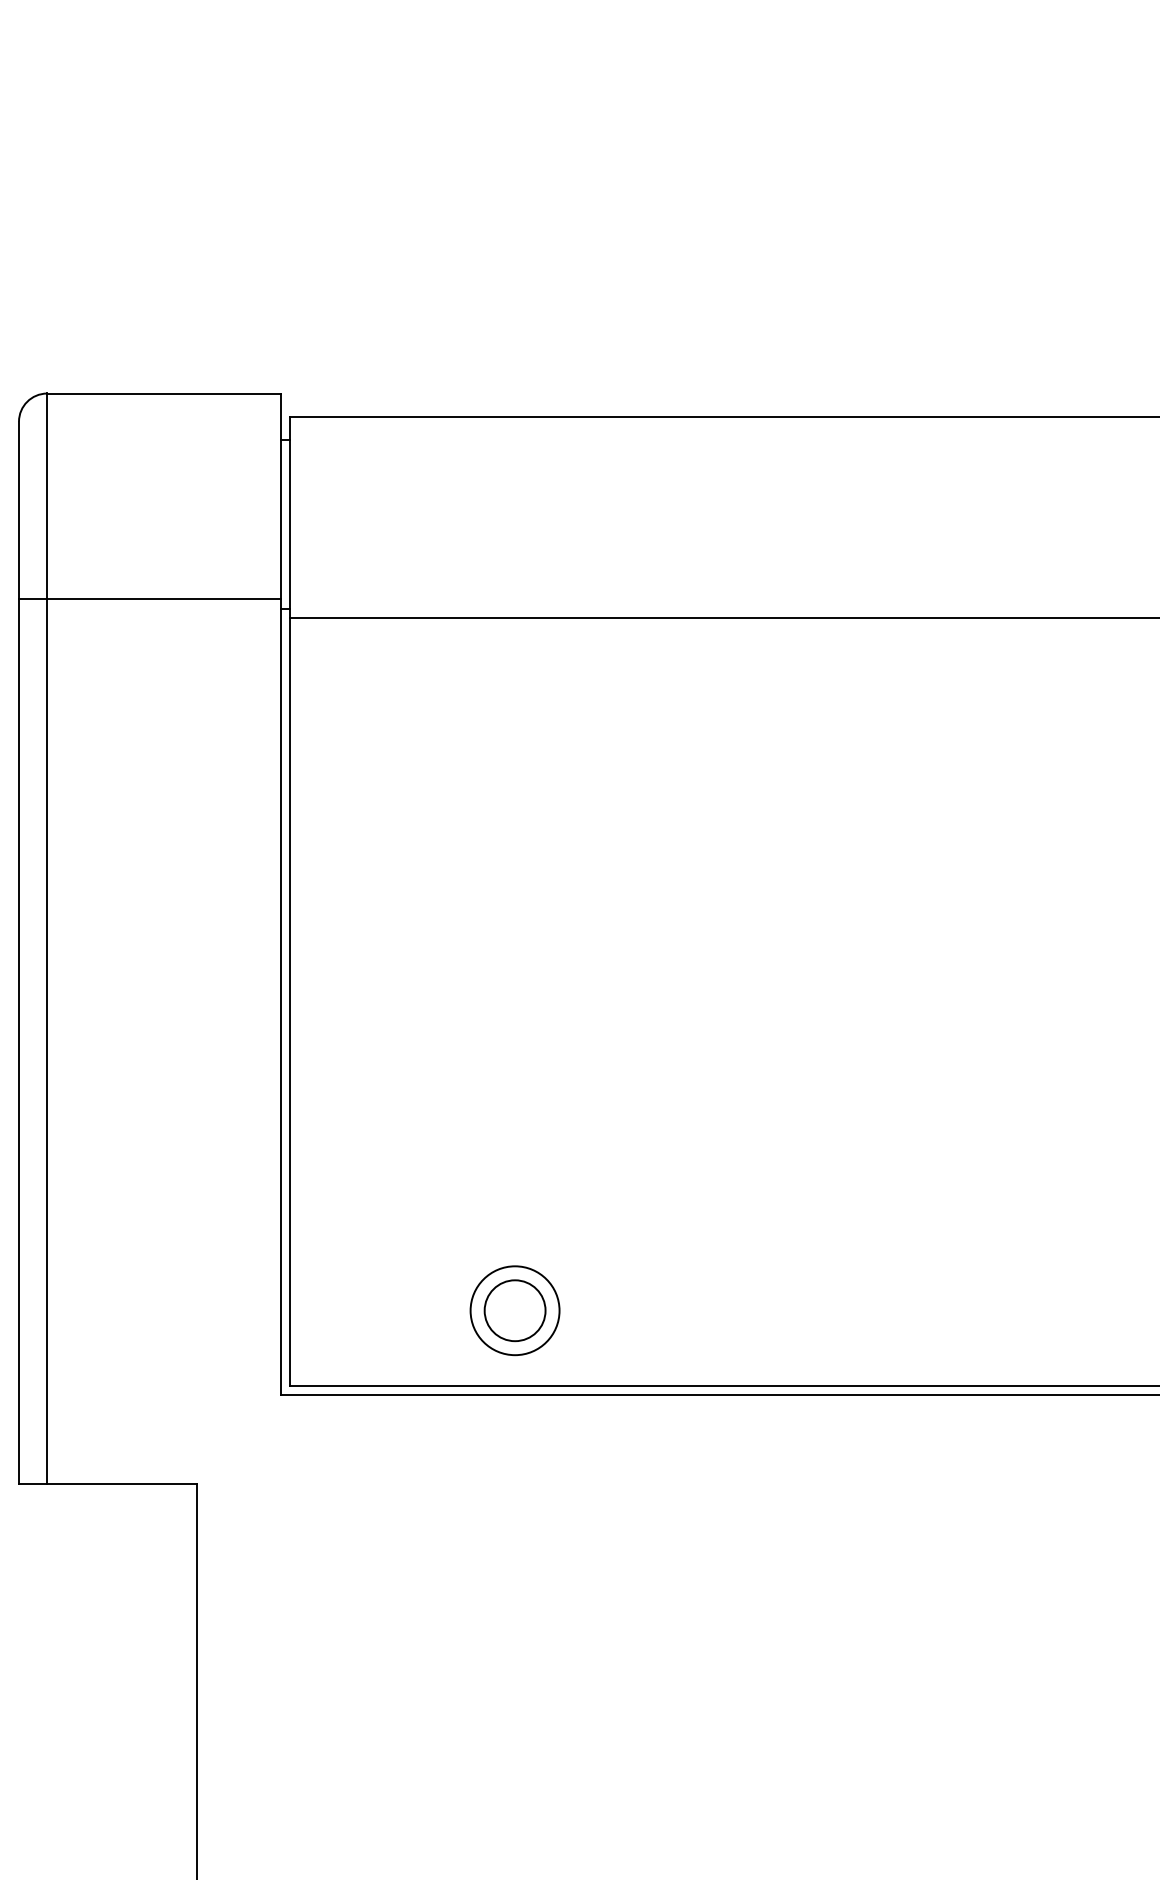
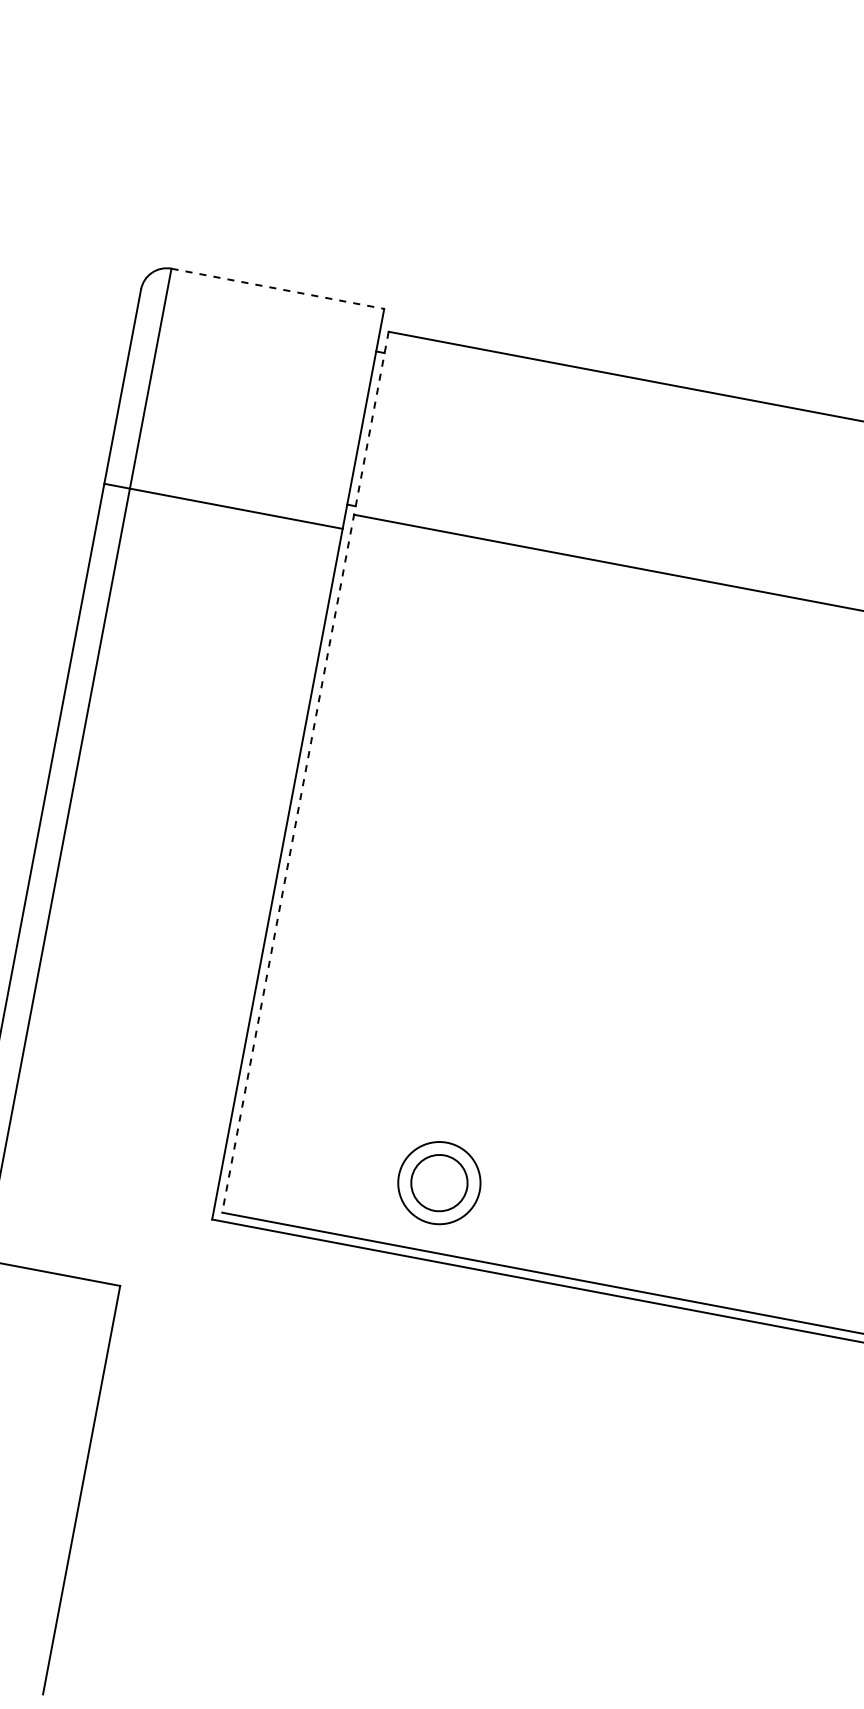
line: (164, 393) -> (278, 288), solid -> dashed
line: (150, 599) -> (223, 506), moved
line: (290, 901) -> (305, 772), solid -> dashed

